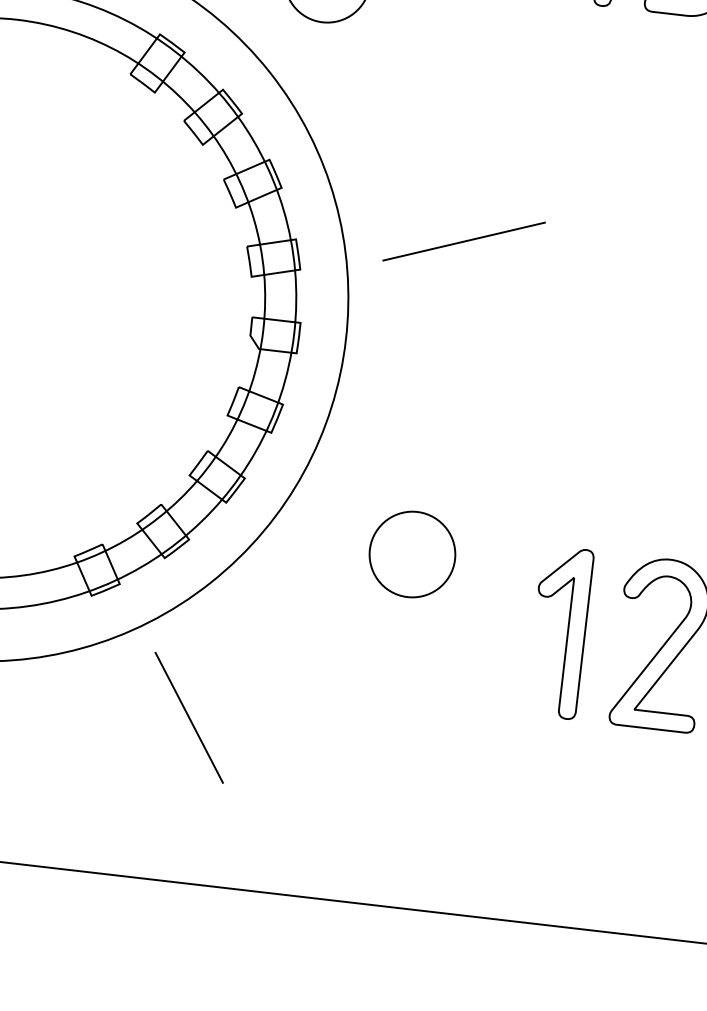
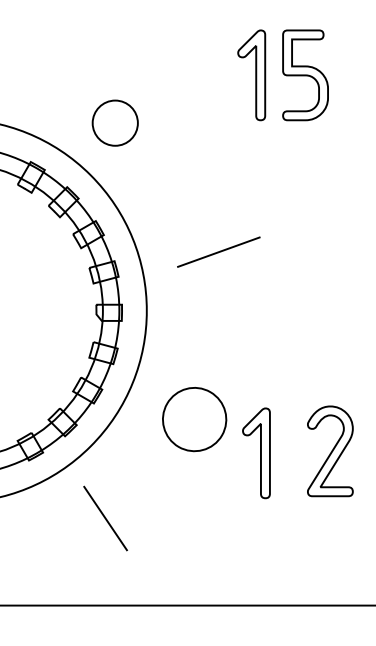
line: (463, 240) -> (218, 251), moved
part: (412, 552) -> (194, 418), size x1.4
part: (559, 632) -> (256, 453), moved
line: (189, 717) -> (105, 518), moved

